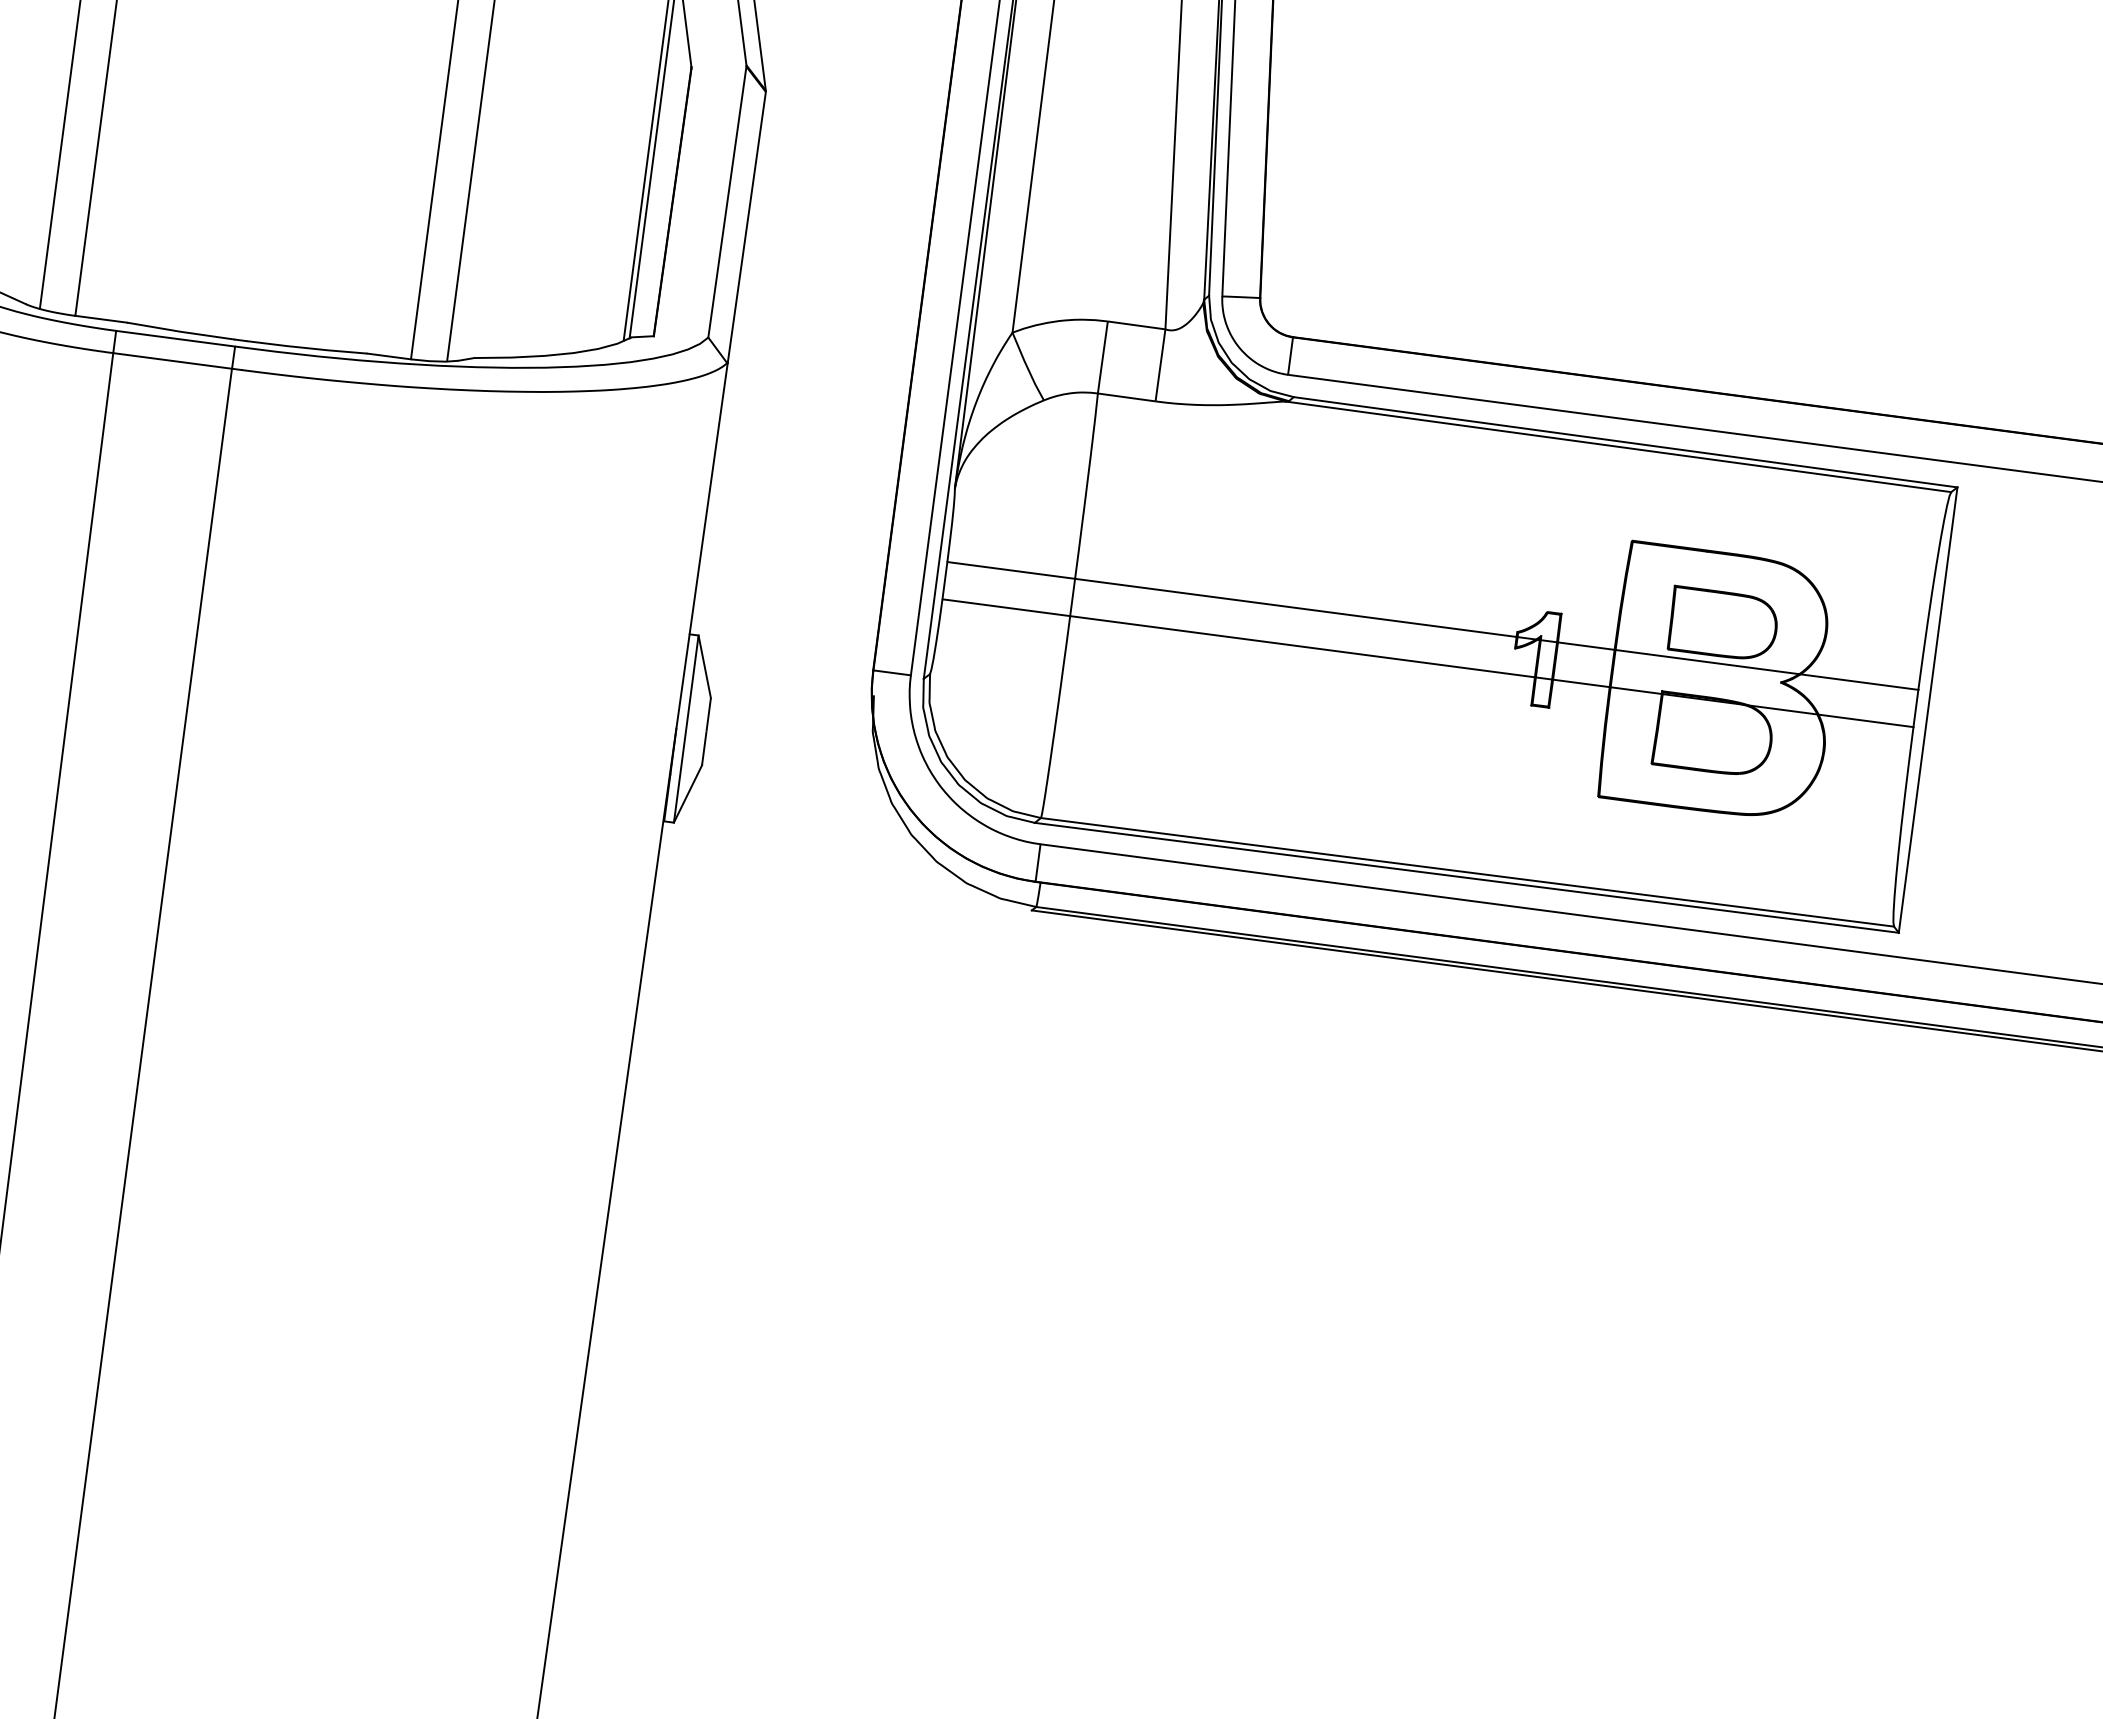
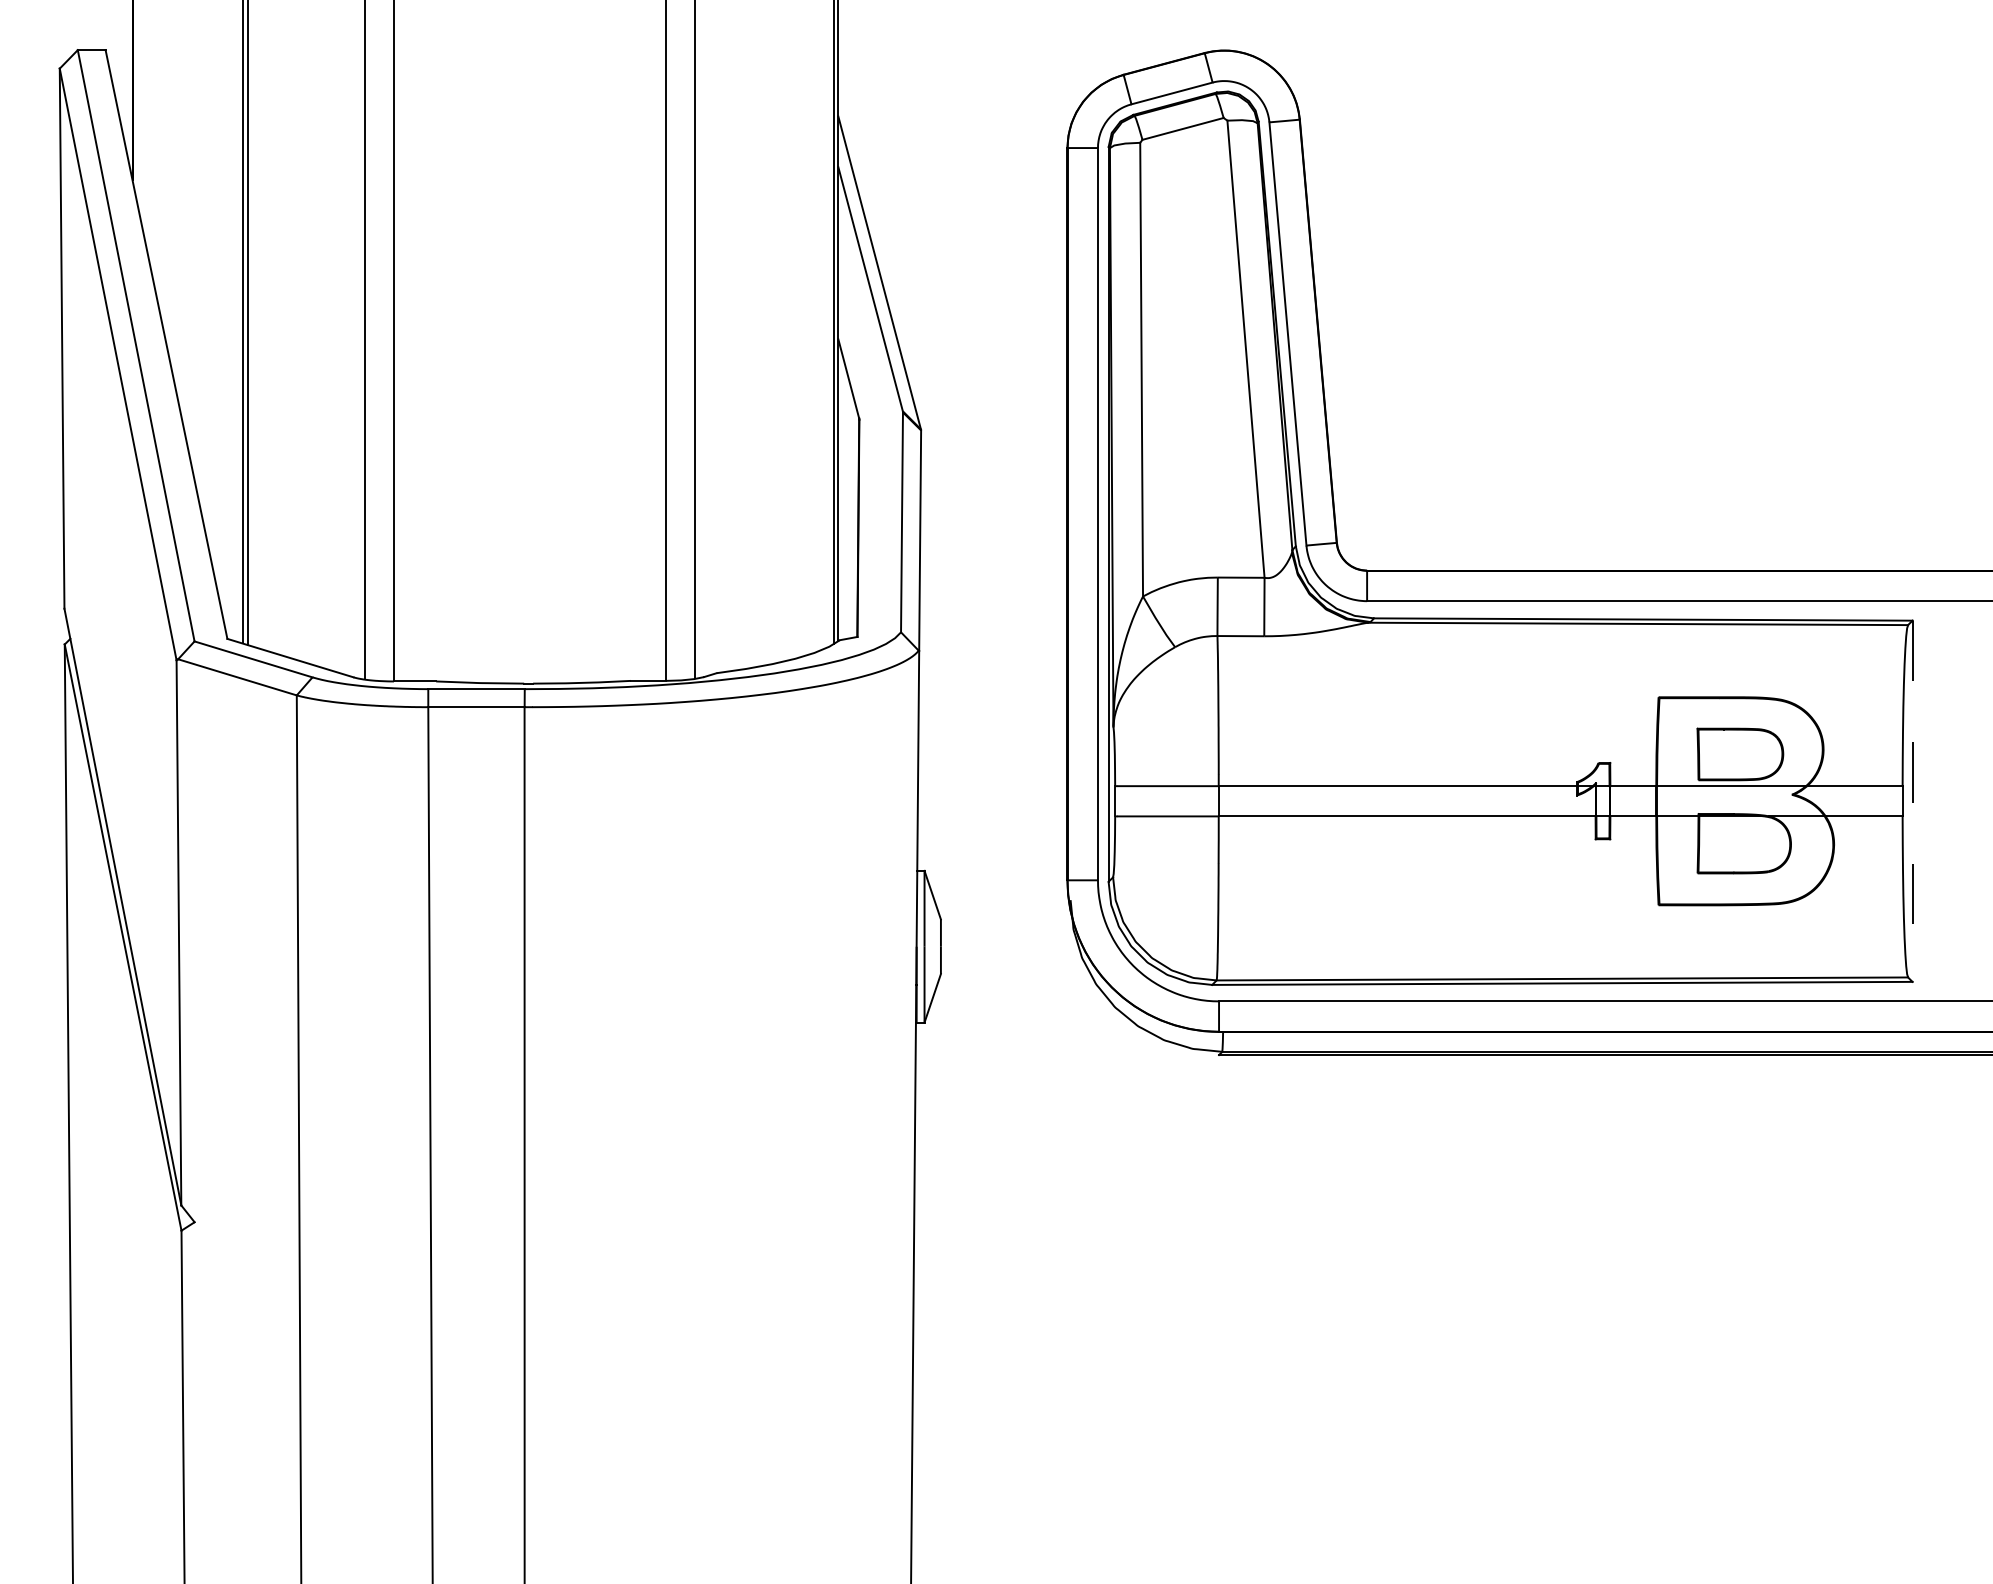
line: (1928, 710) -> (1912, 801), solid -> dashed

